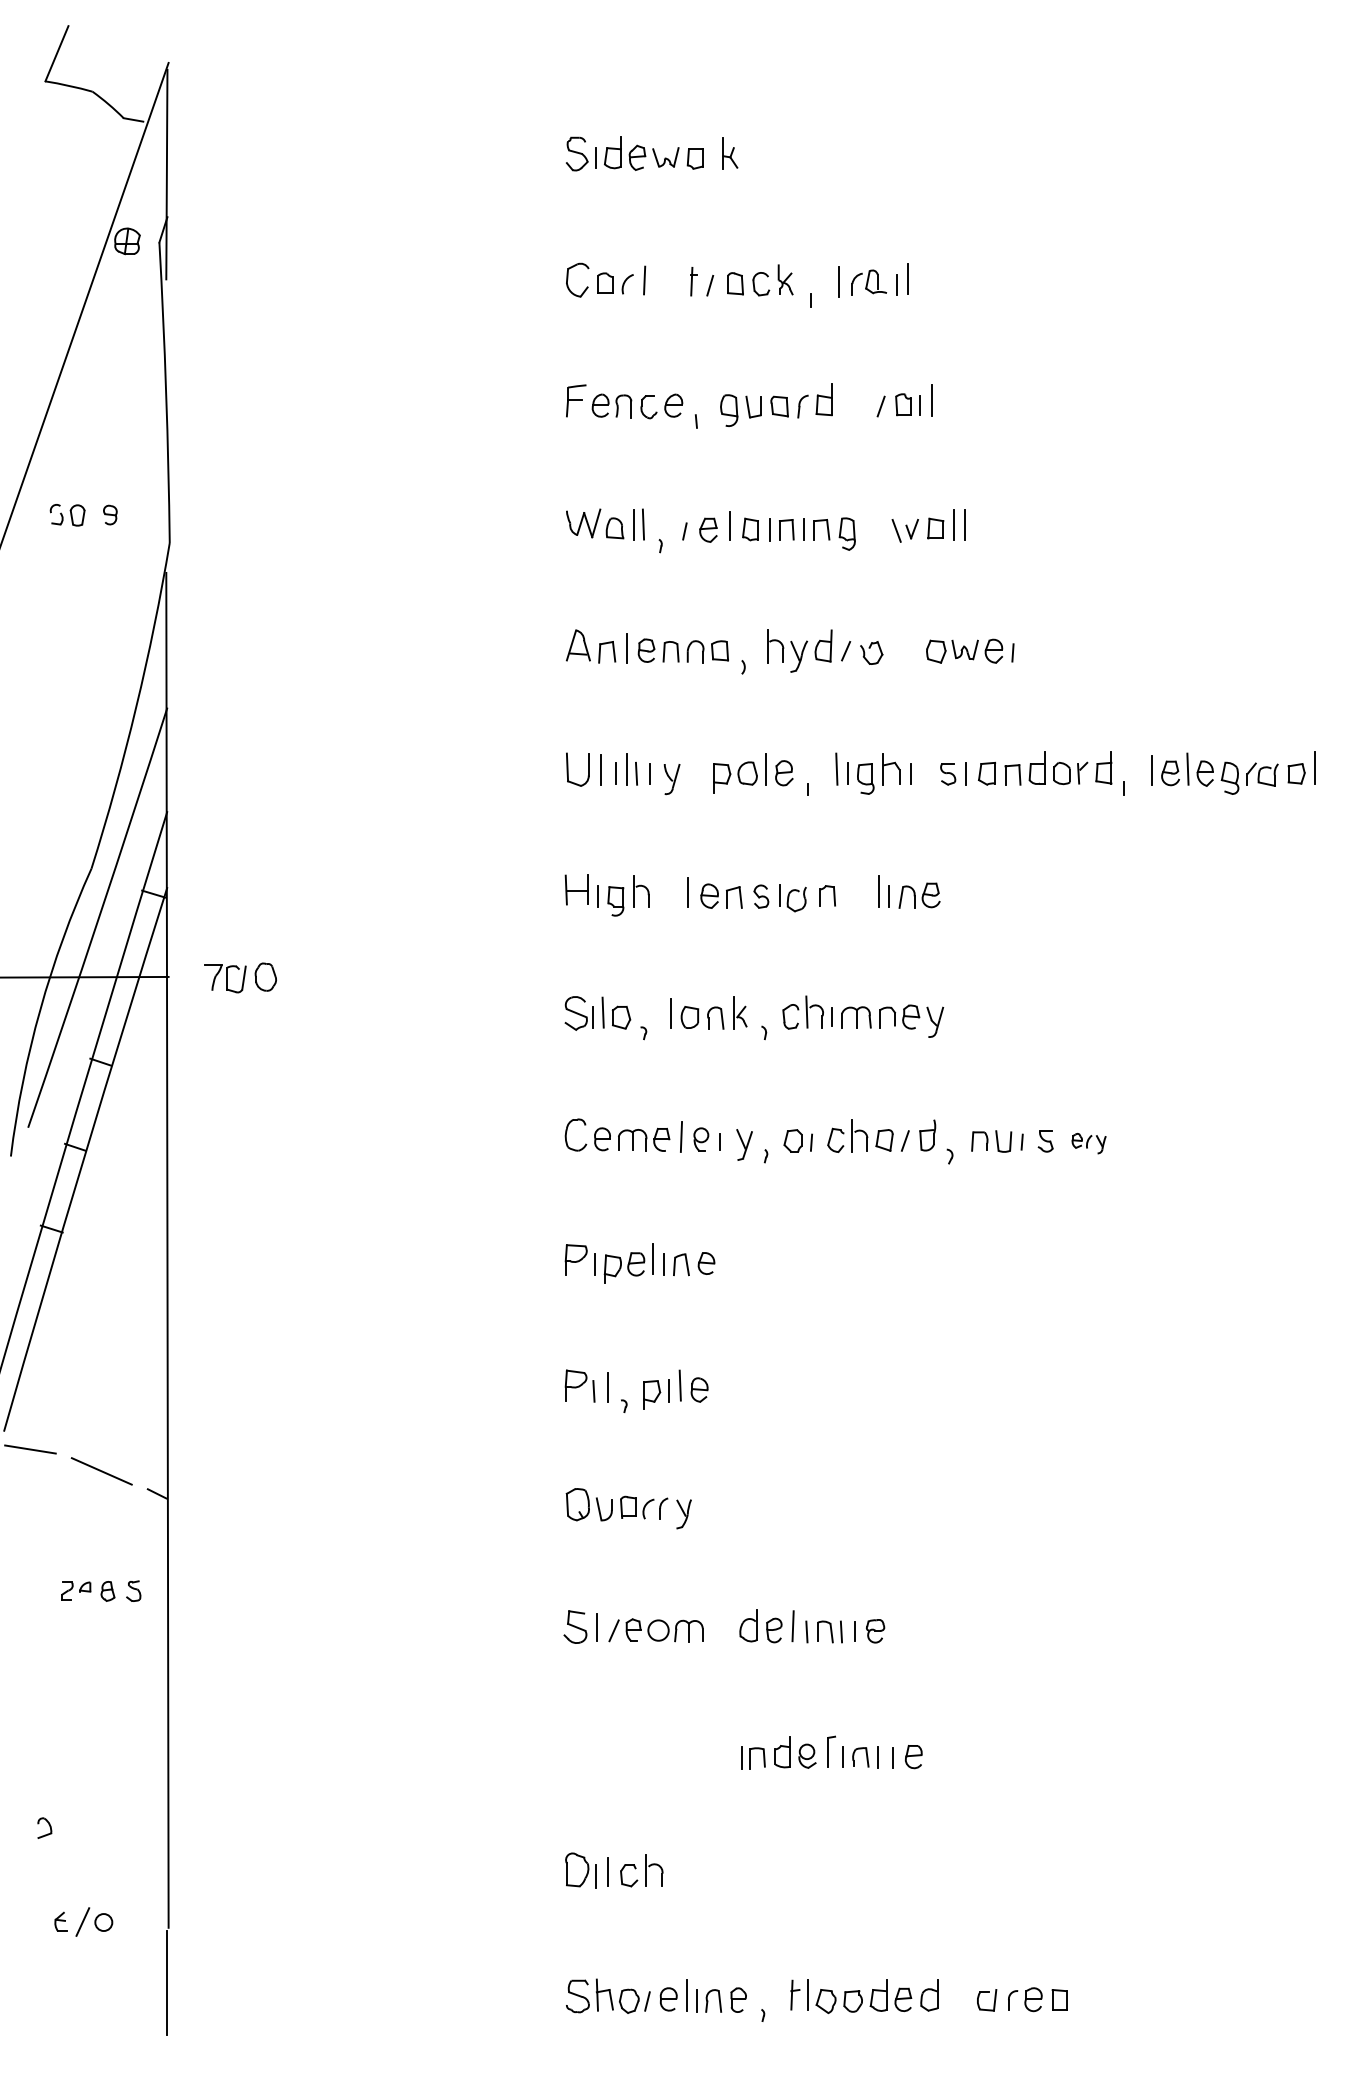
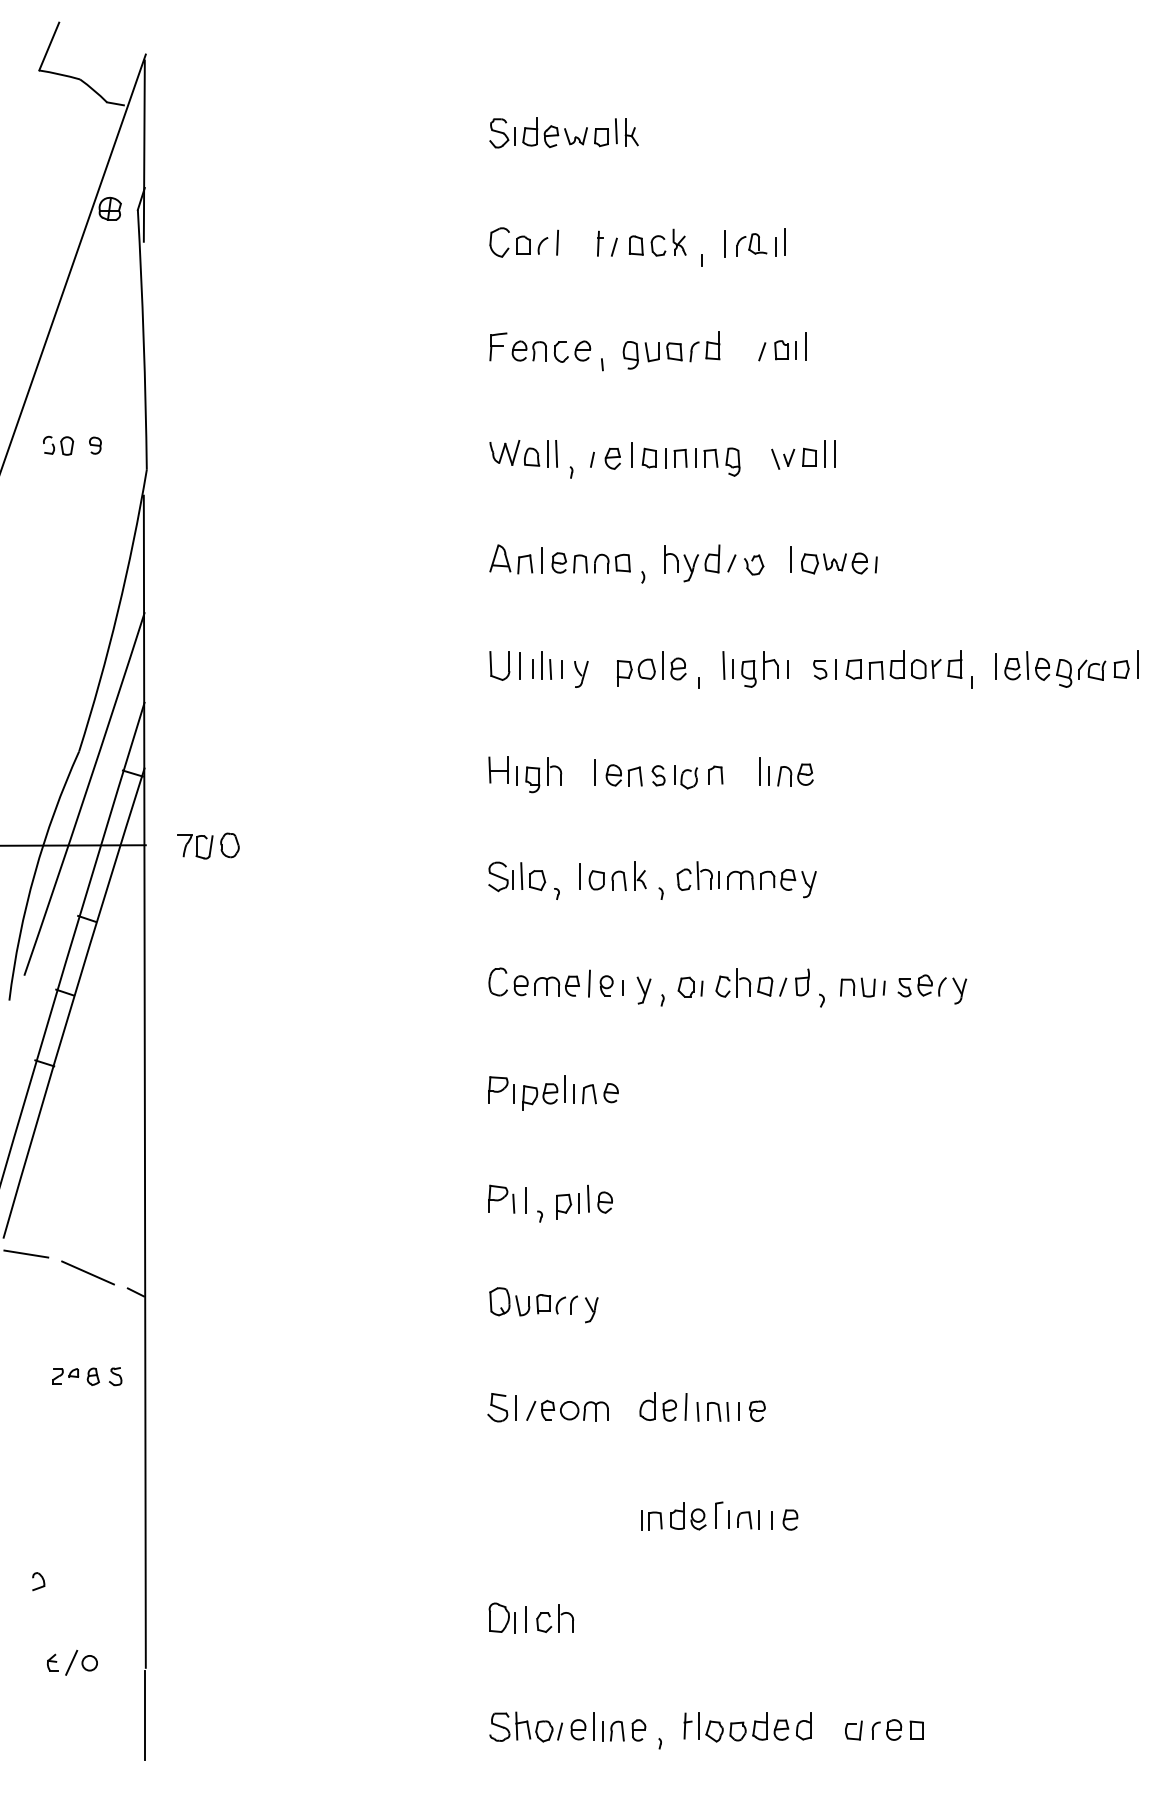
line: (712, 151) -> (616, 131), added
line: (914, 646) -> (791, 559), added
part: (1088, 1143) -> (941, 989), size x1.67

